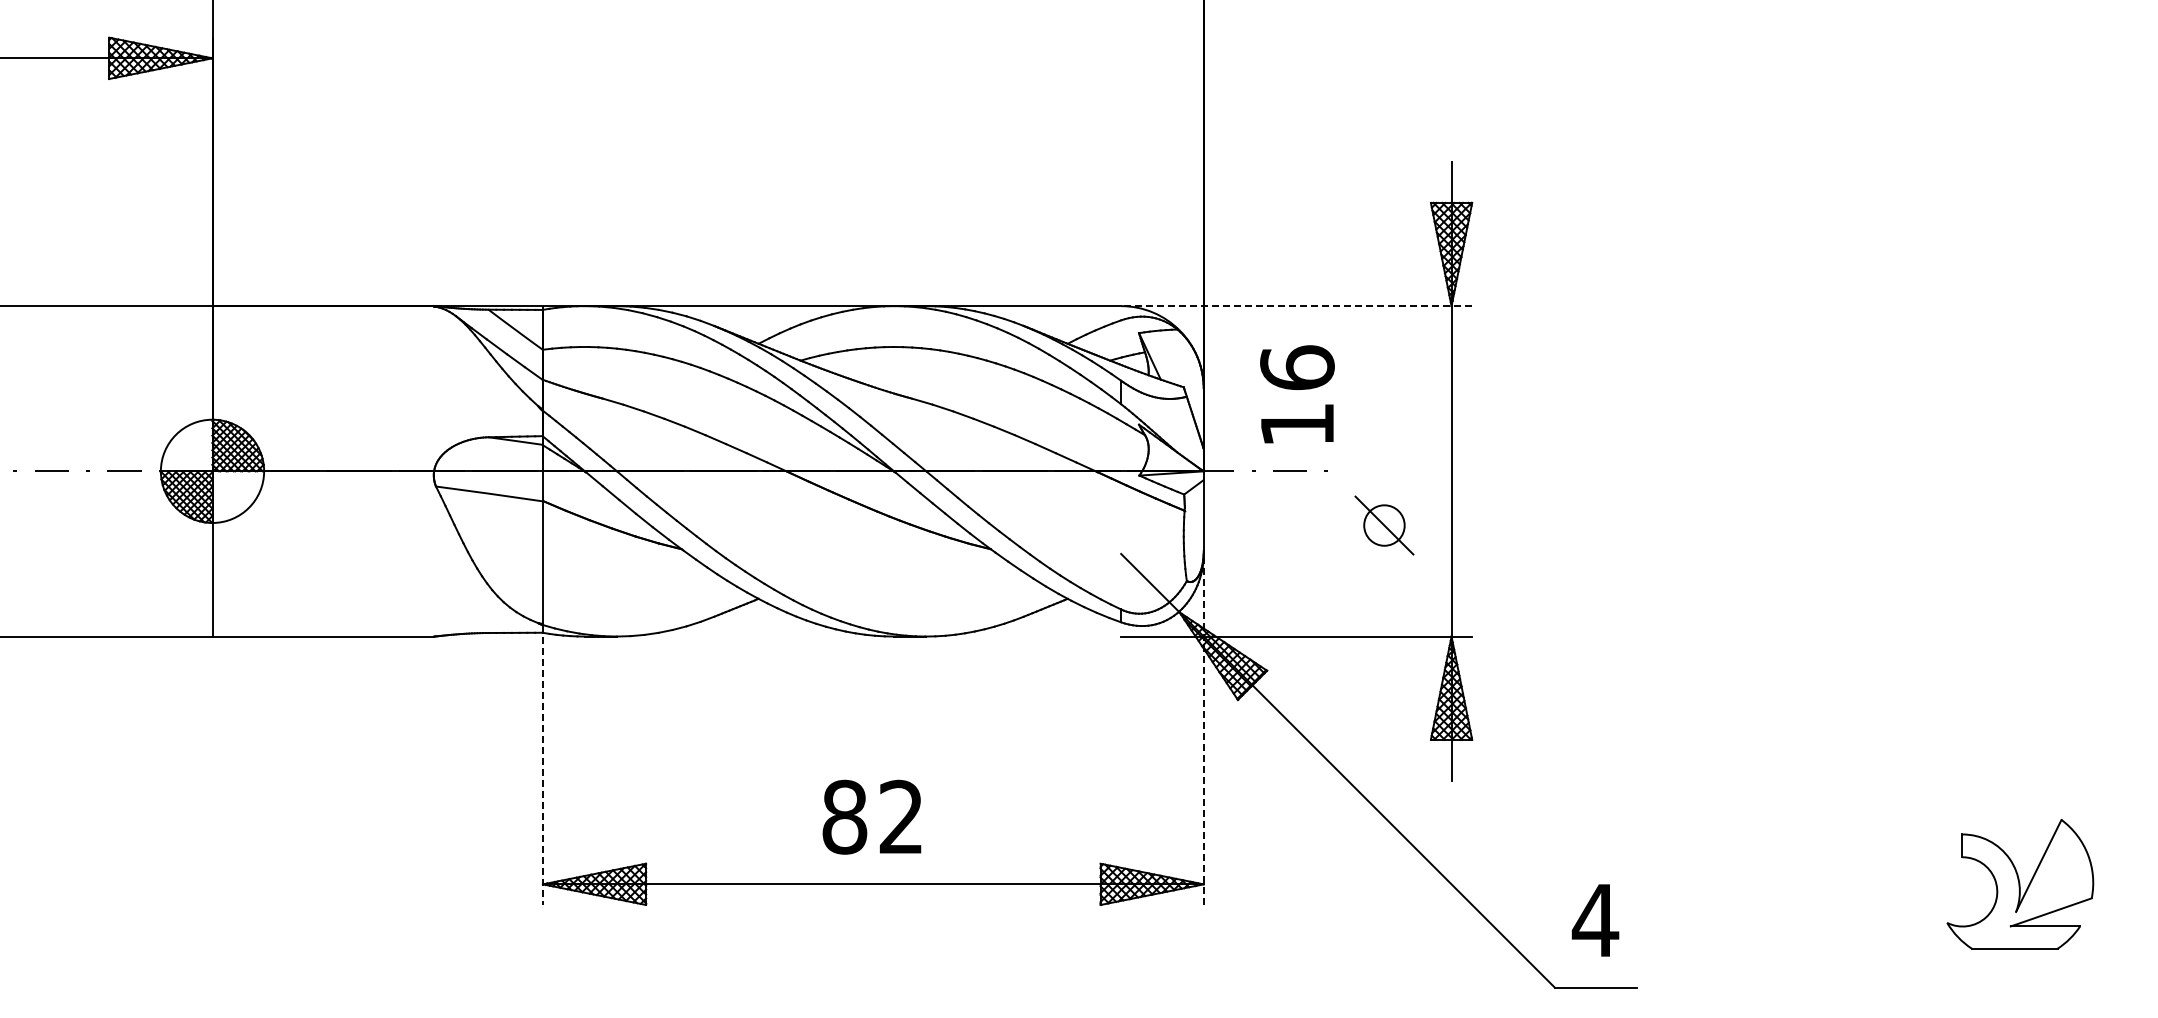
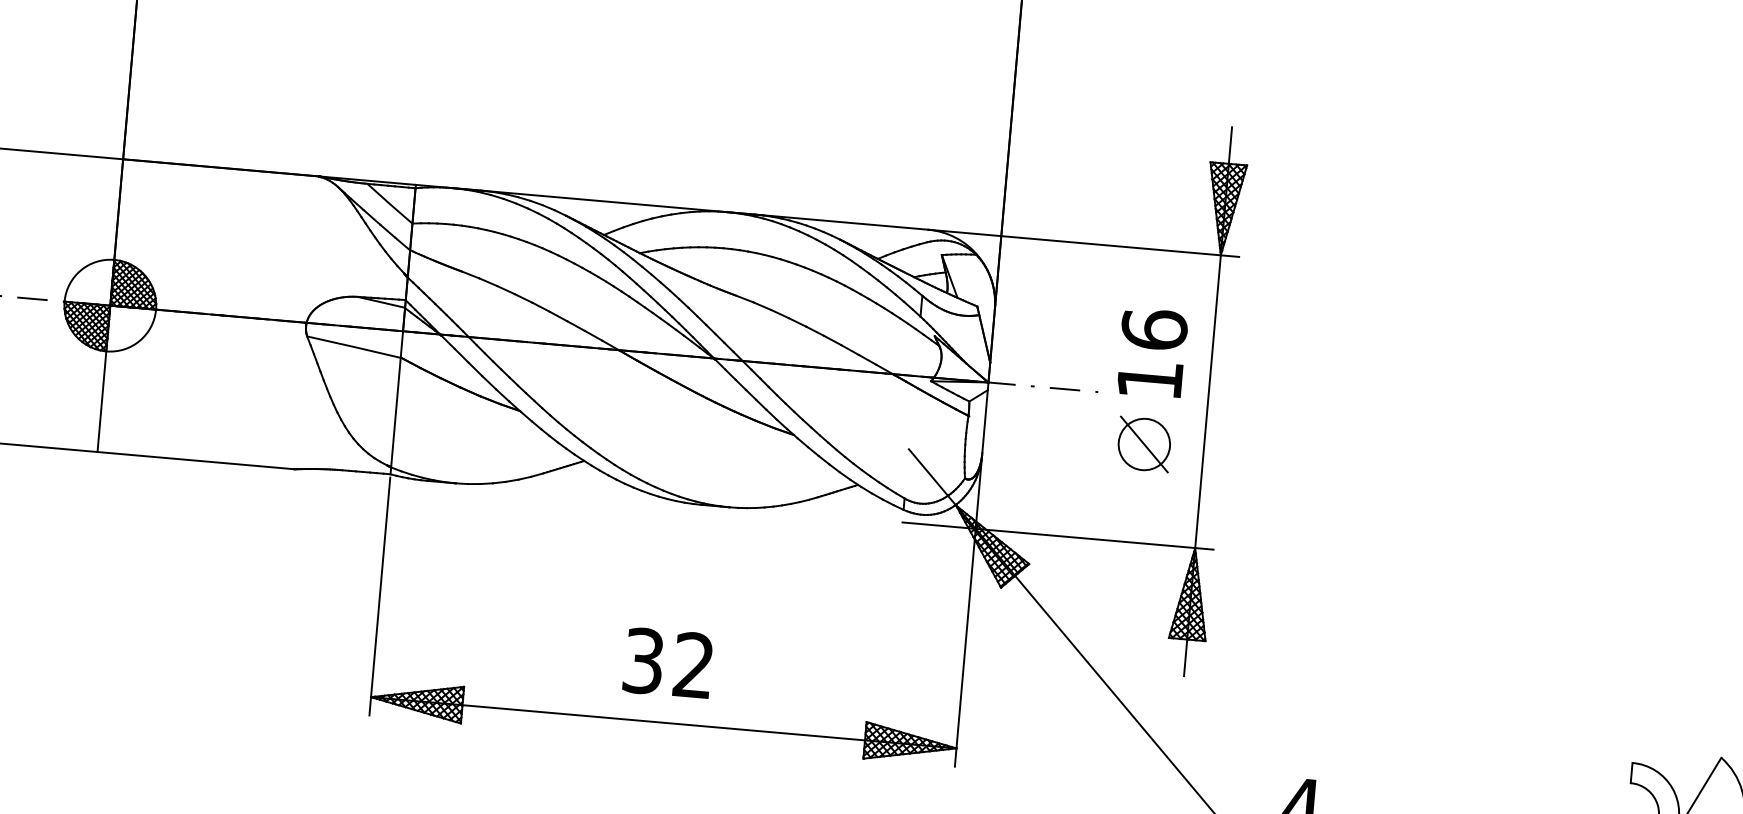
line: (1296, 306) -> (1083, 243), dashed -> solid
text: (1297, 394) -> (1152, 353), moved
circle: (1384, 525) -> (1144, 444), size x1.43
line: (1203, 729) -> (968, 611), dashed -> solid
line: (542, 771) -> (379, 597), dashed -> solid
text: (844, 816) -> (643, 660), 82 -> 32

